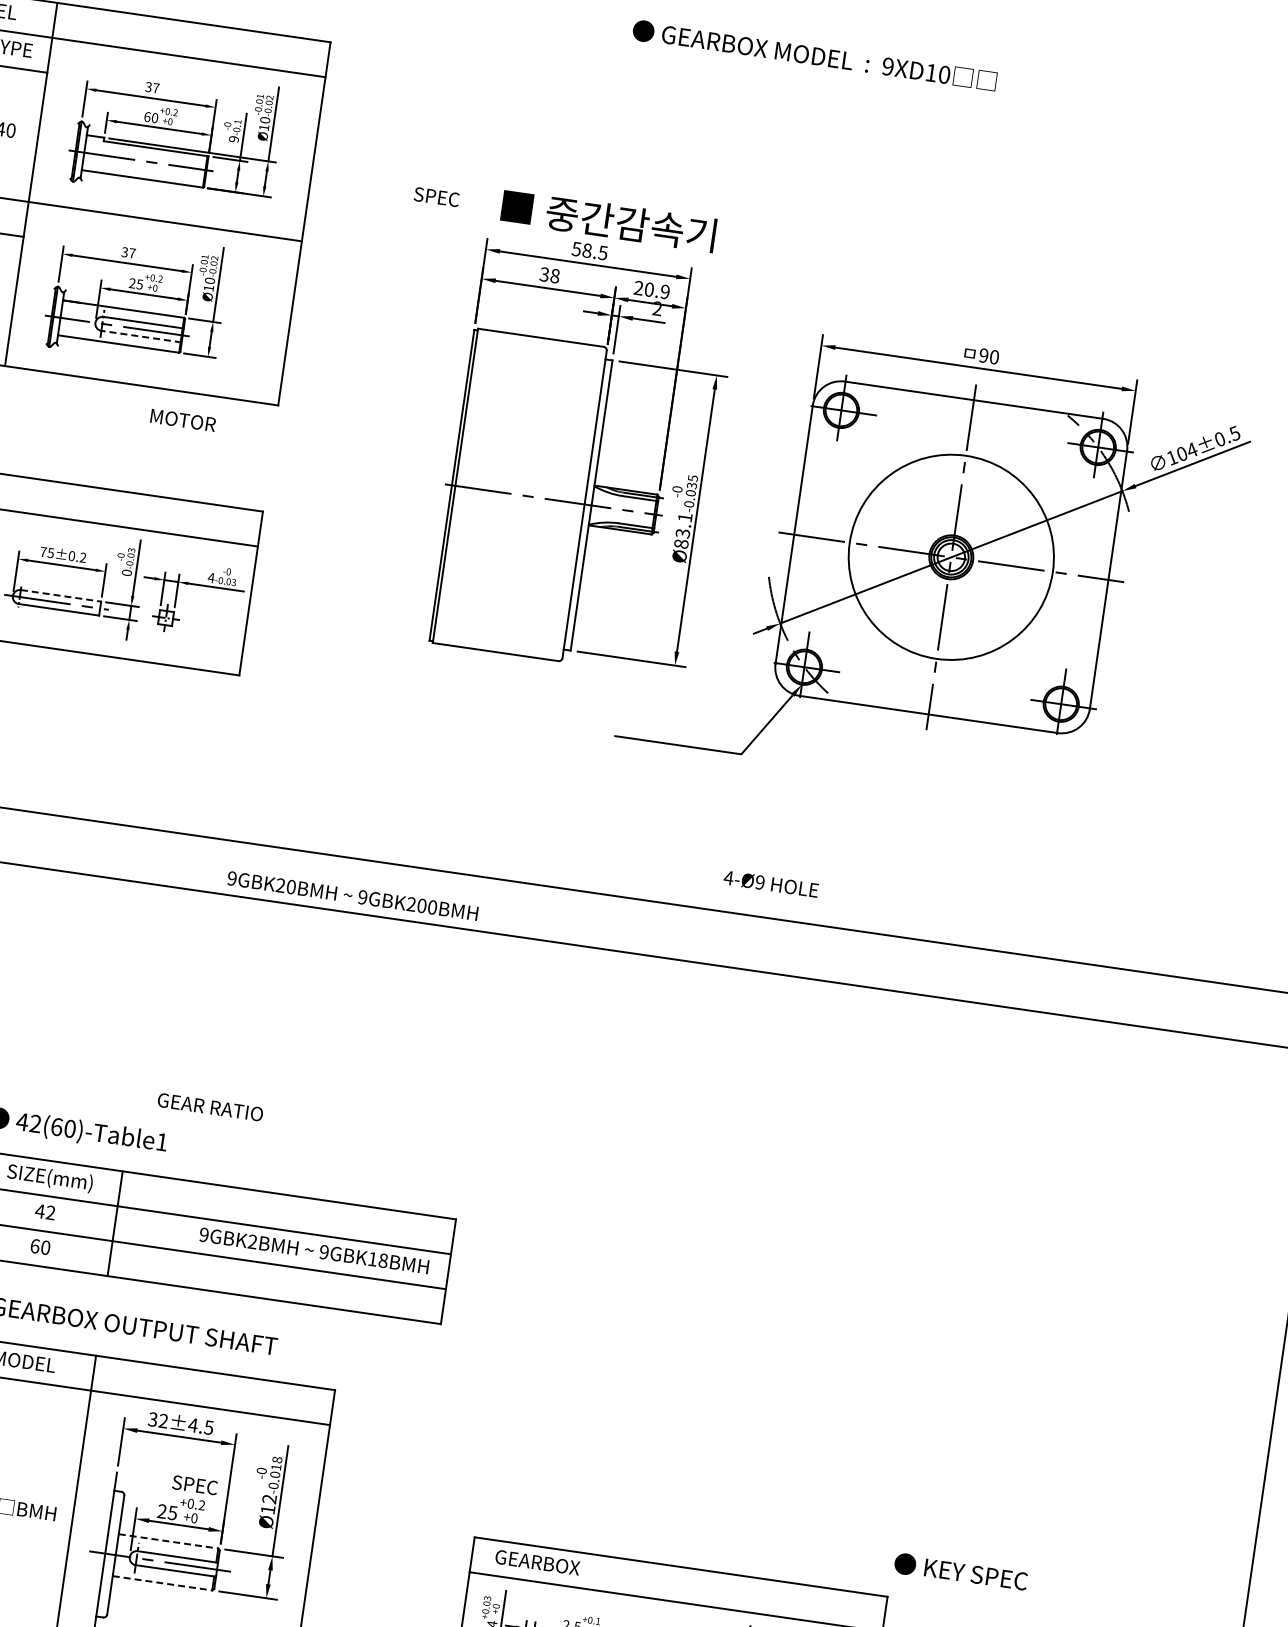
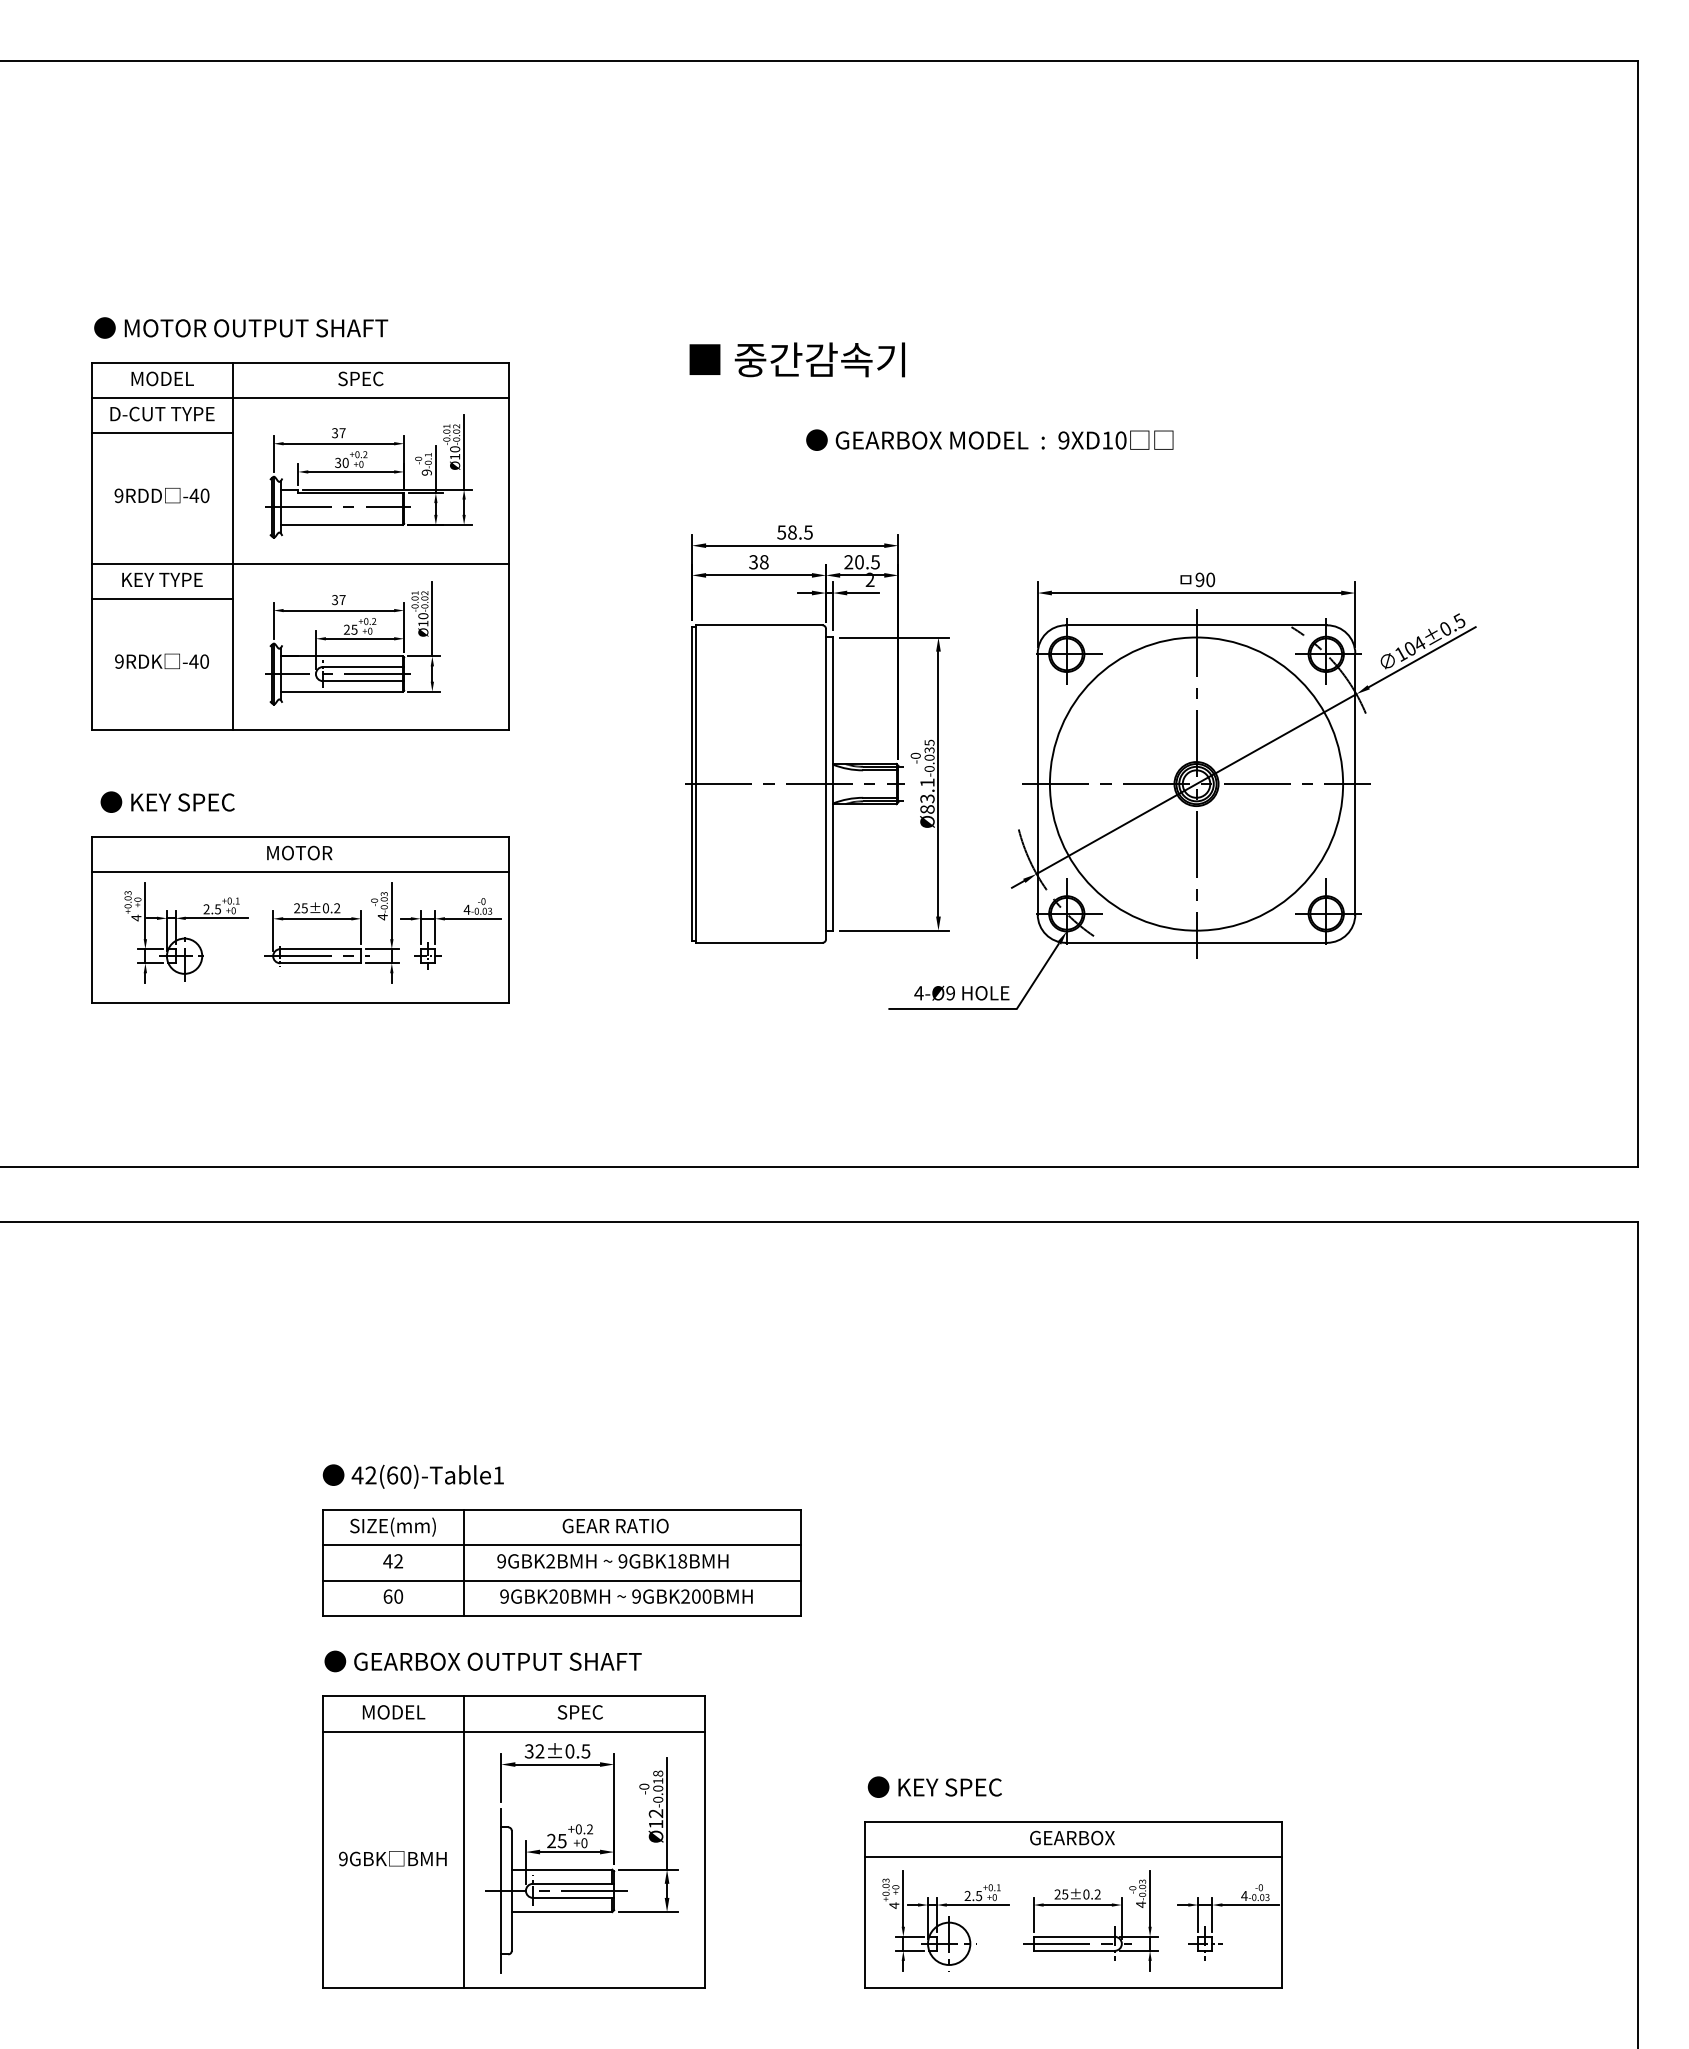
text: (814, 55) -> (989, 439), moved
text: (147, 116) -> (338, 462), 60 -> 30
text: (436, 196) -> (360, 378), moved
text: (607, 220) -> (796, 359), moved
text: (665, 292) -> (875, 562), 20.9 -> 20.5
line: (141, 336) -> (363, 681), dashed -> solid
text: (183, 419) -> (299, 852), moved
text: (43, 552) -> (297, 908), 75 -> 25
circle: (951, 556) -> (1196, 783), size x1.43
text: (126, 572) -> (382, 916), 0 -> 4
line: (60, 596) -> (320, 949), dashed -> solid
text: (770, 883) -> (961, 992), moved
text: (352, 895) -> (626, 1596), moved
text: (210, 1106) -> (615, 1525), moved
text: (313, 1250) -> (612, 1561), moved
text: (192, 1425) -> (569, 1751), 32±4.5 -> 32±0.5
text: (194, 1485) -> (579, 1712), moved
line: (168, 1541) -> (562, 1869), dashed -> solid
text: (537, 1562) -> (1072, 1837), moved
text: (960, 1571) -> (934, 1786), moved
line: (162, 1583) -> (562, 1912), dashed -> solid

